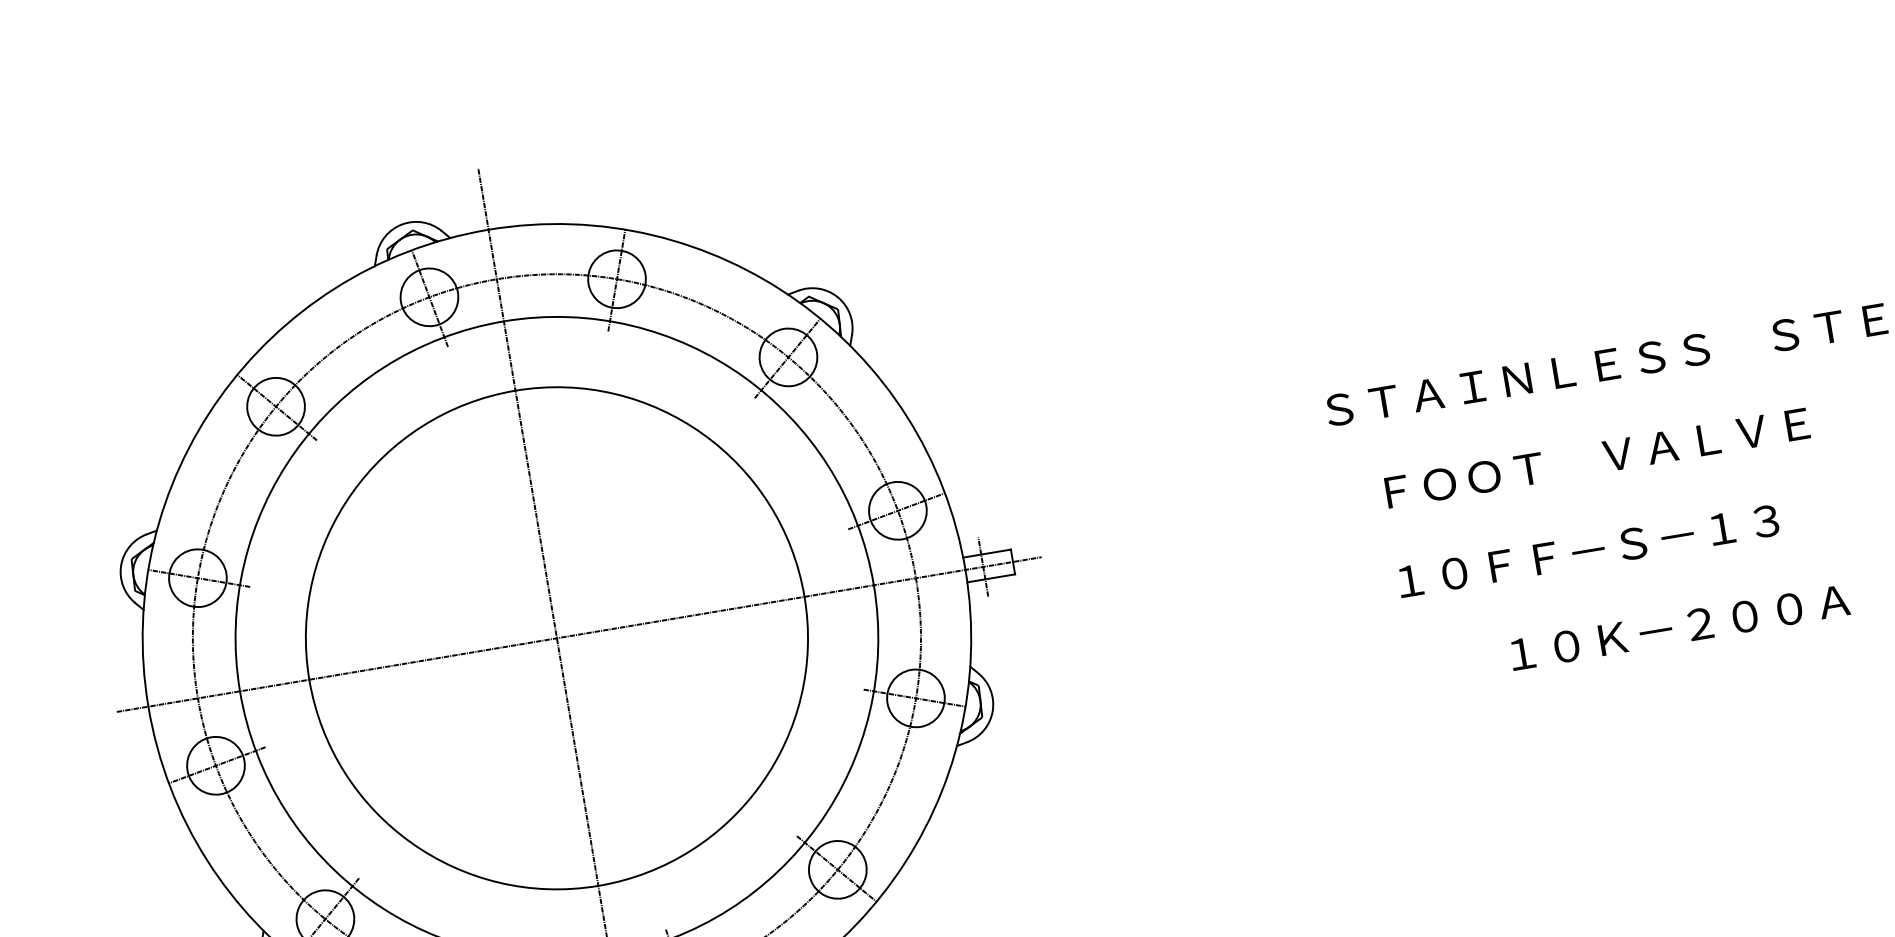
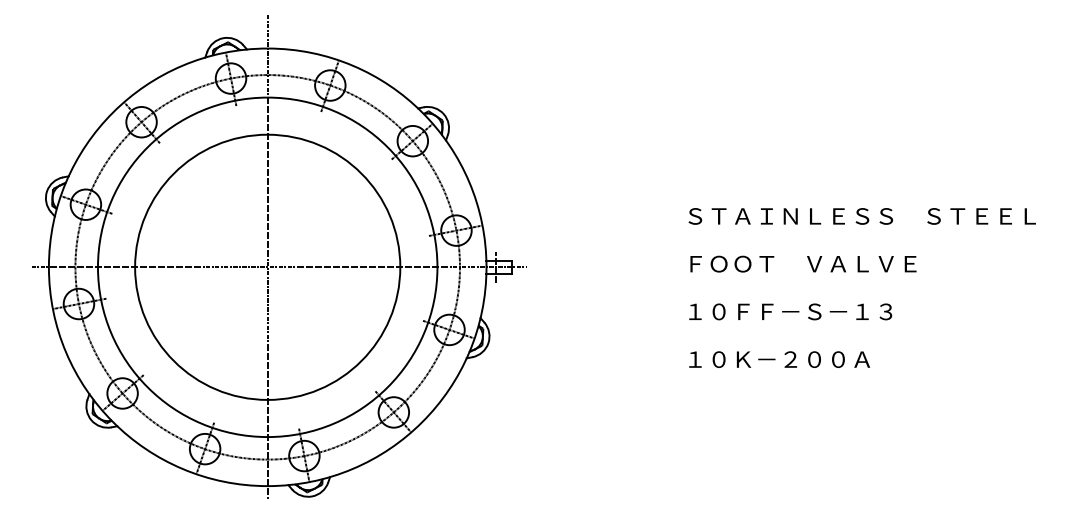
text: (1597, 456) -> (803, 263), moved
text: (1587, 550) -> (790, 311), moved
text: (1679, 627) -> (779, 359), moved

